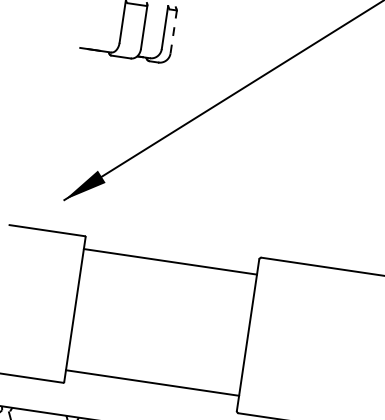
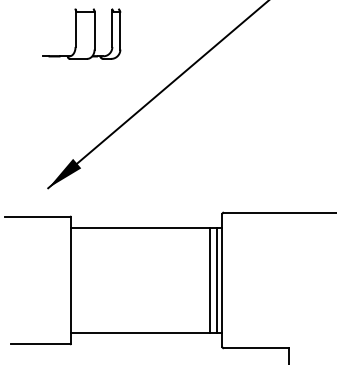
line: (173, 31) -> (120, 30), dashed -> solid
line: (233, 333) -> (209, 280), added
line: (241, 334) -> (216, 280), added

